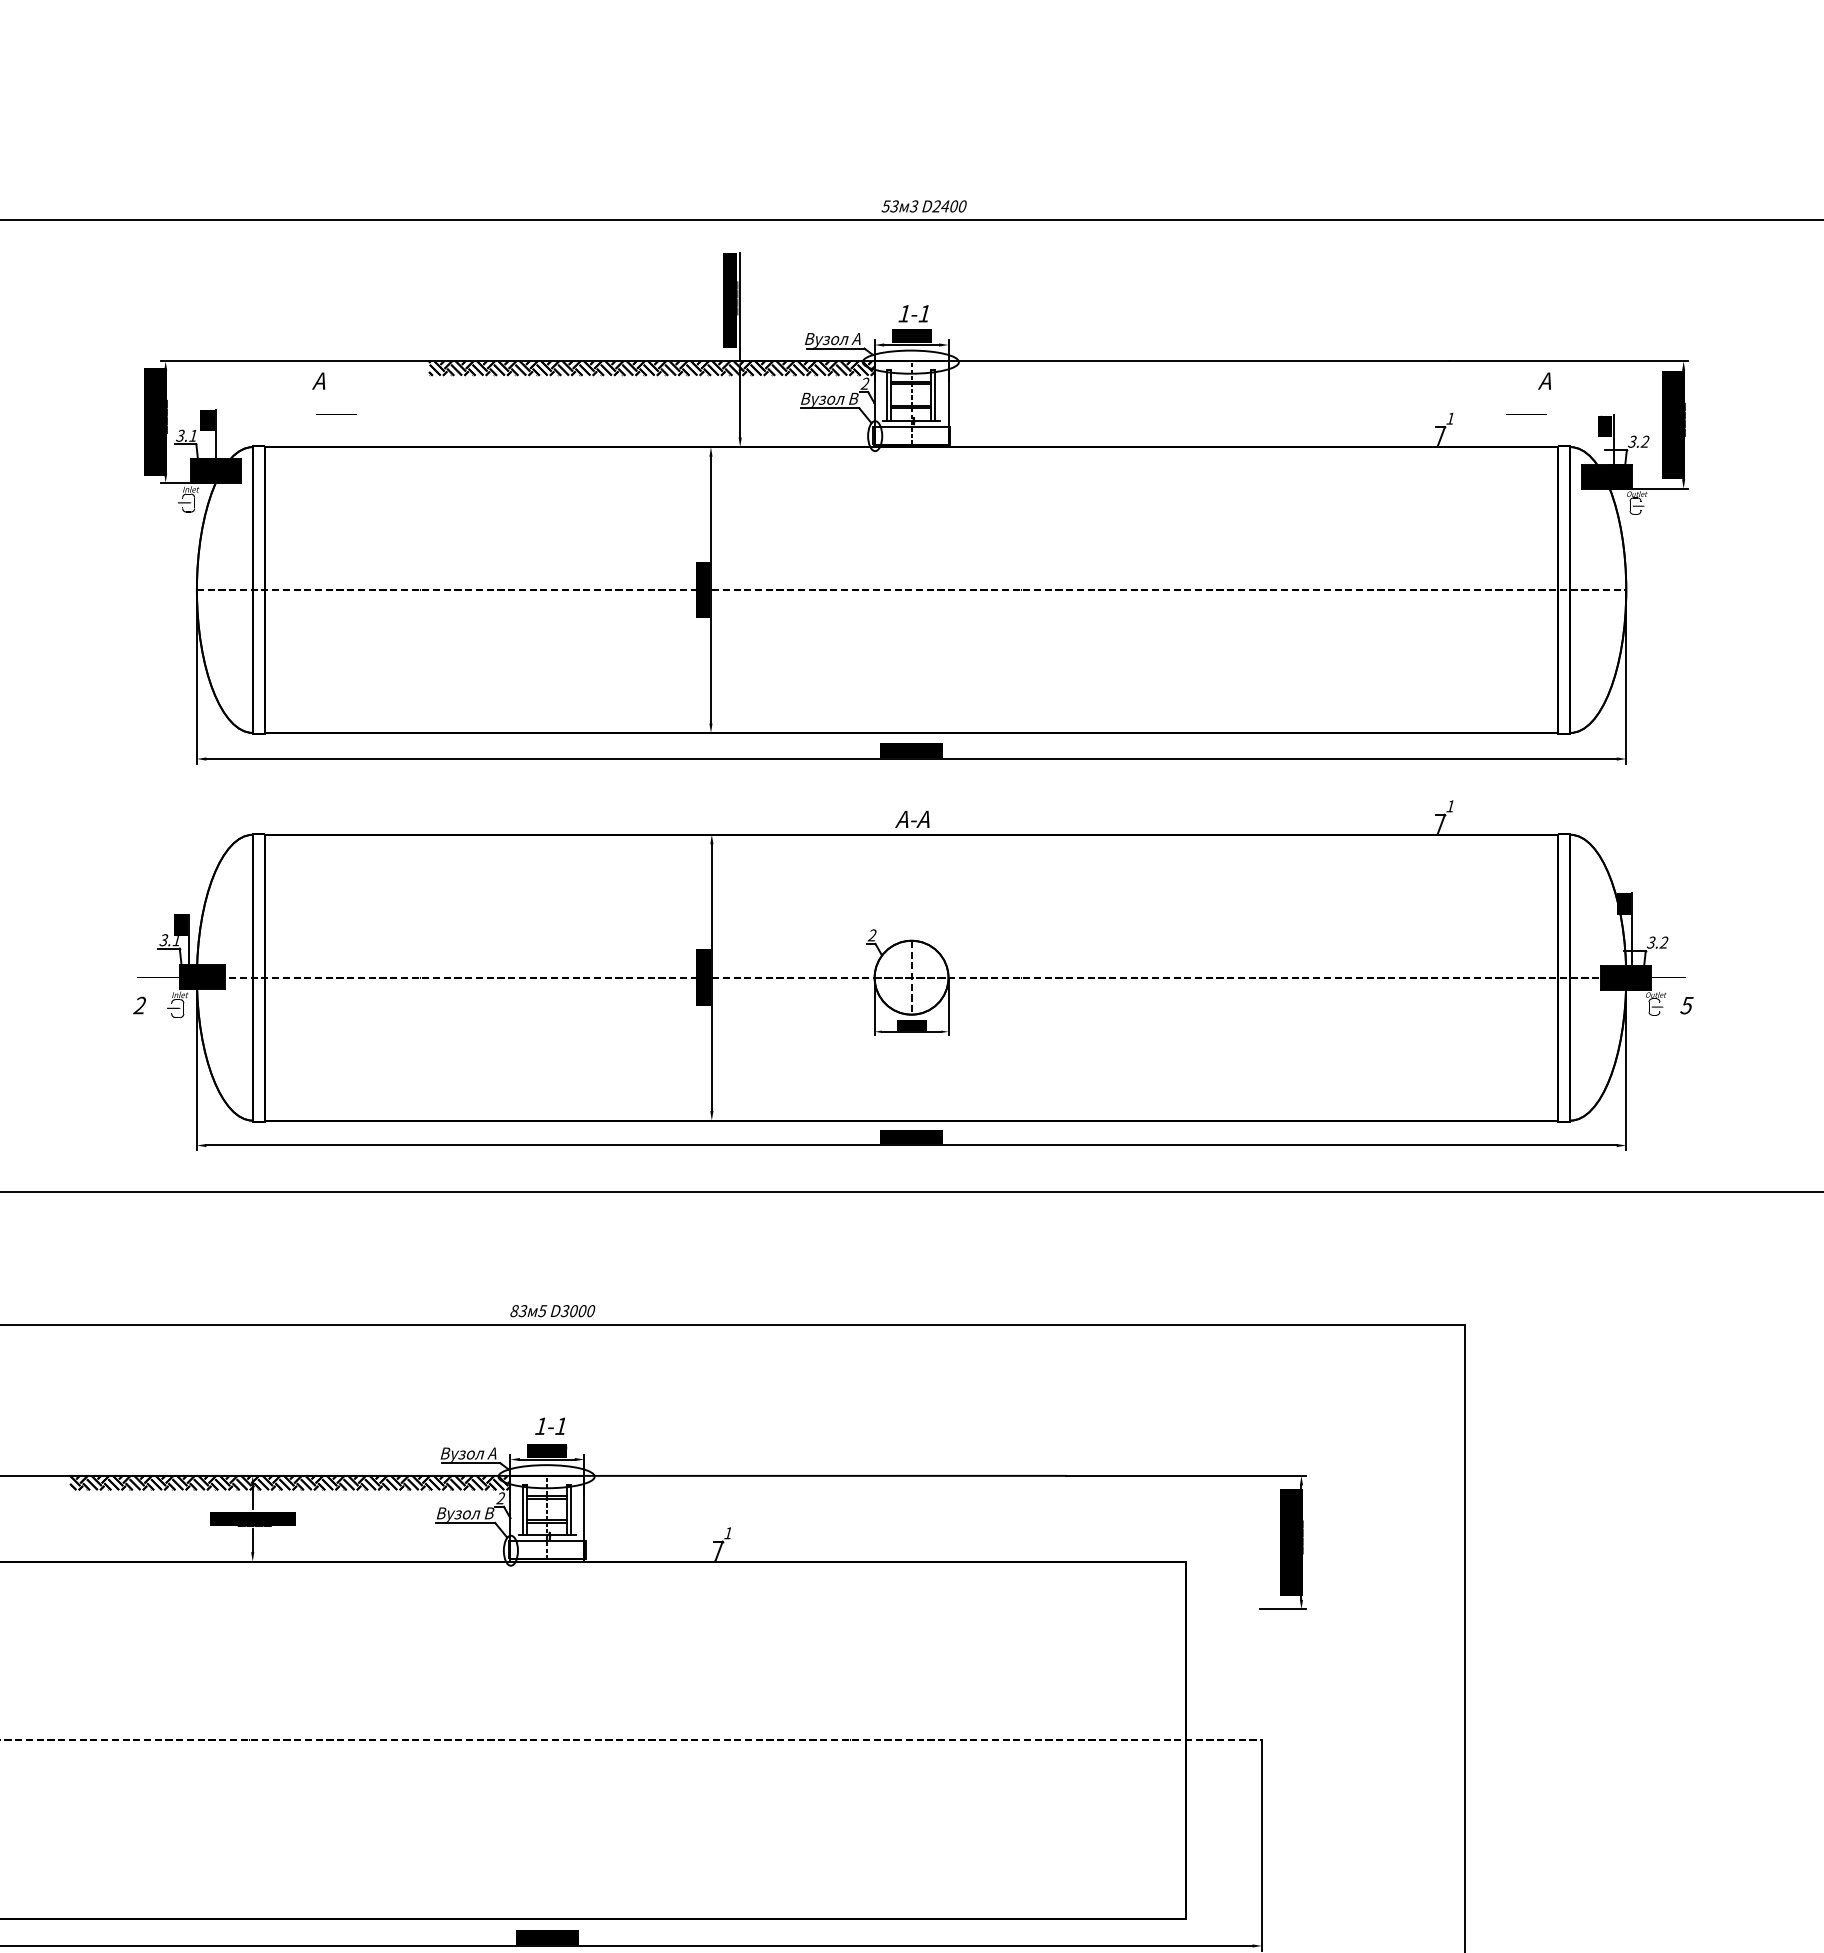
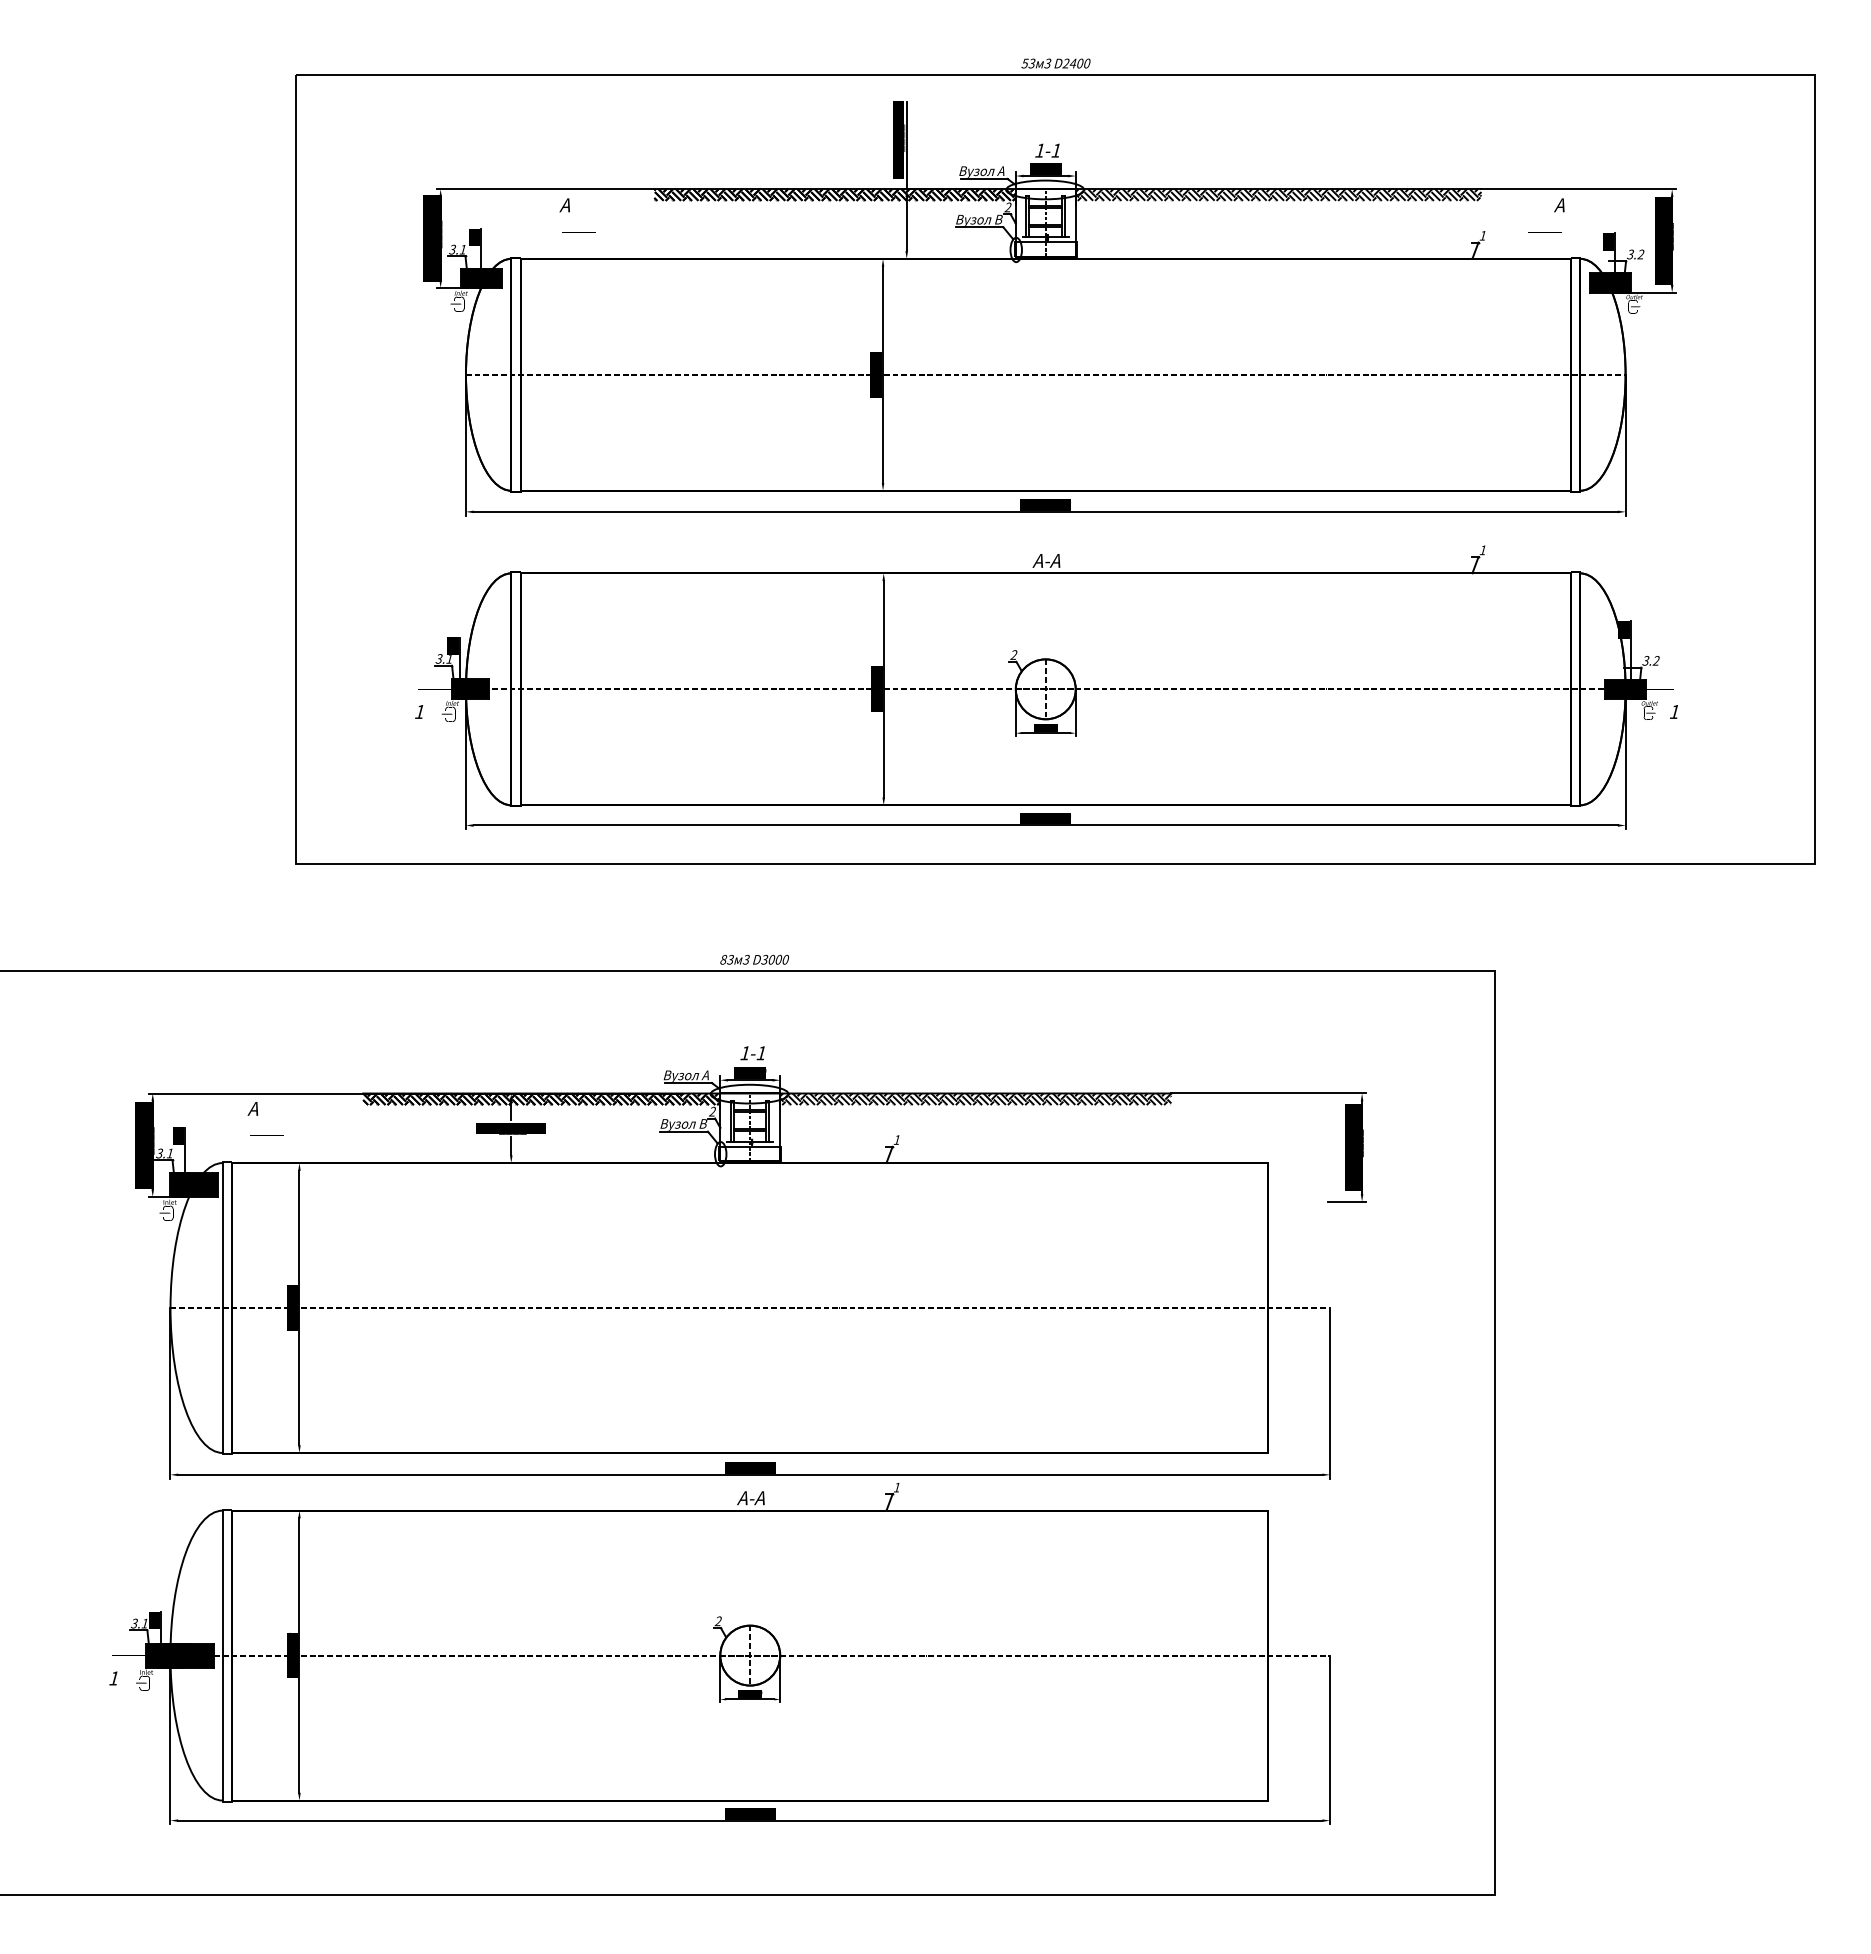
hatch: (1198, 367) -> (1278, 194), added
text: (139, 1005) -> (419, 711), 2 -> 1
text: (1686, 1006) -> (1674, 712), 5 -> 1
text: (543, 1308) -> (747, 957), 5 -> 3
hatch: (824, 1483) -> (975, 1099), added

